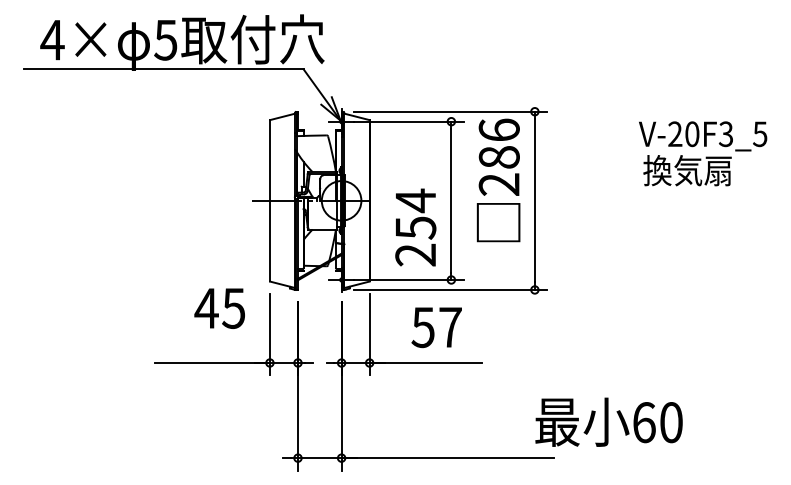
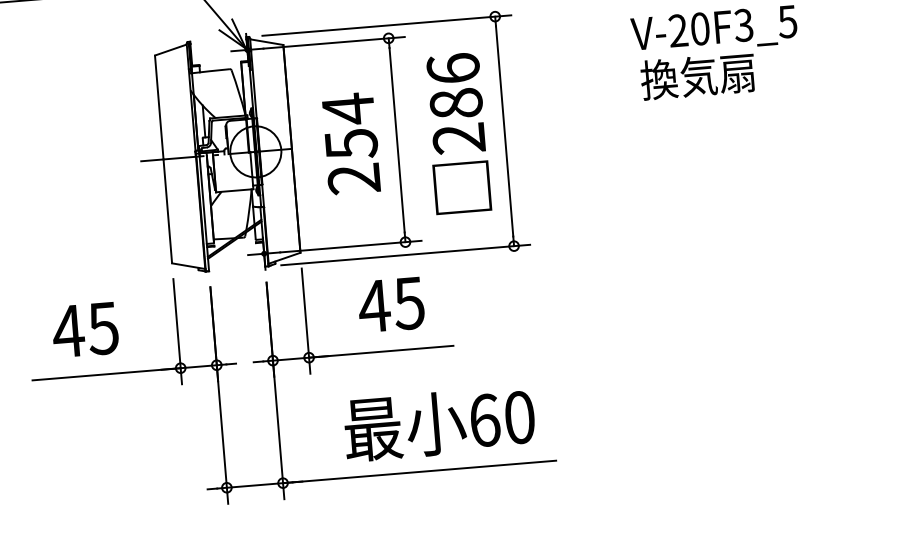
text: (498, 180) -> (457, 133), moved
text: (415, 227) -> (350, 143), moved
text: (219, 308) -> (84, 330), moved
text: (436, 327) -> (391, 304), 57 -> 45
text: (608, 421) -> (438, 422), moved

